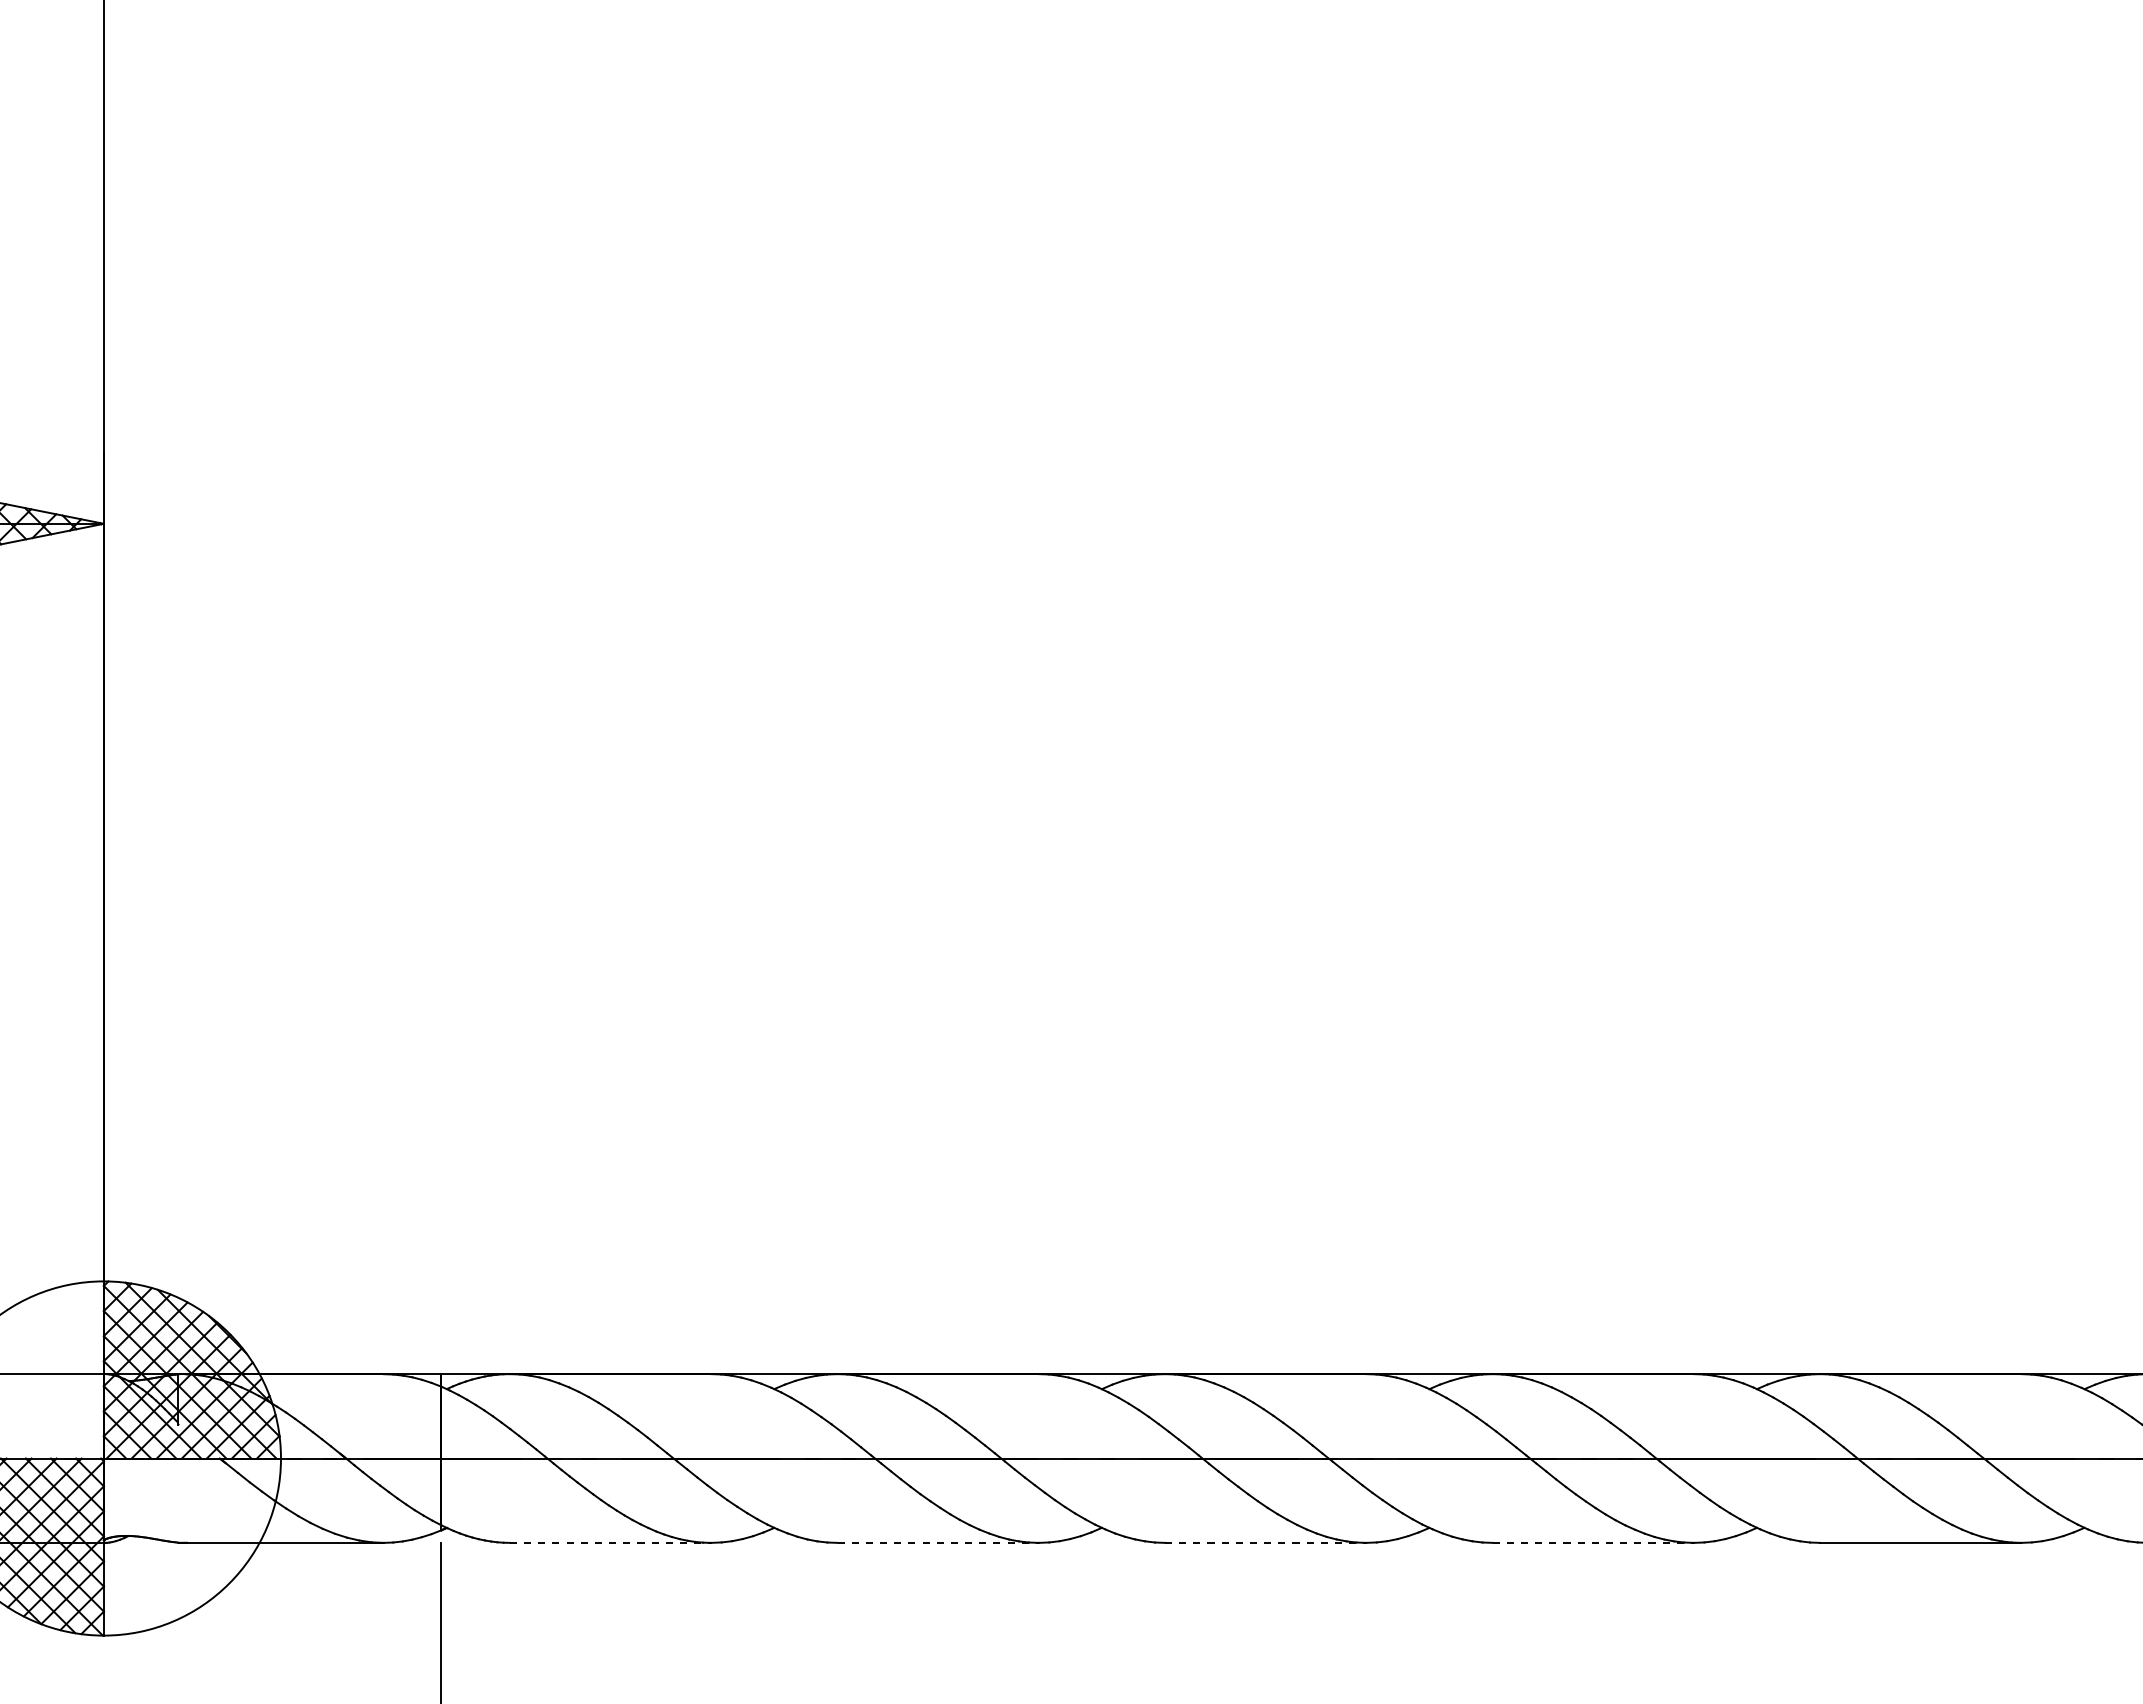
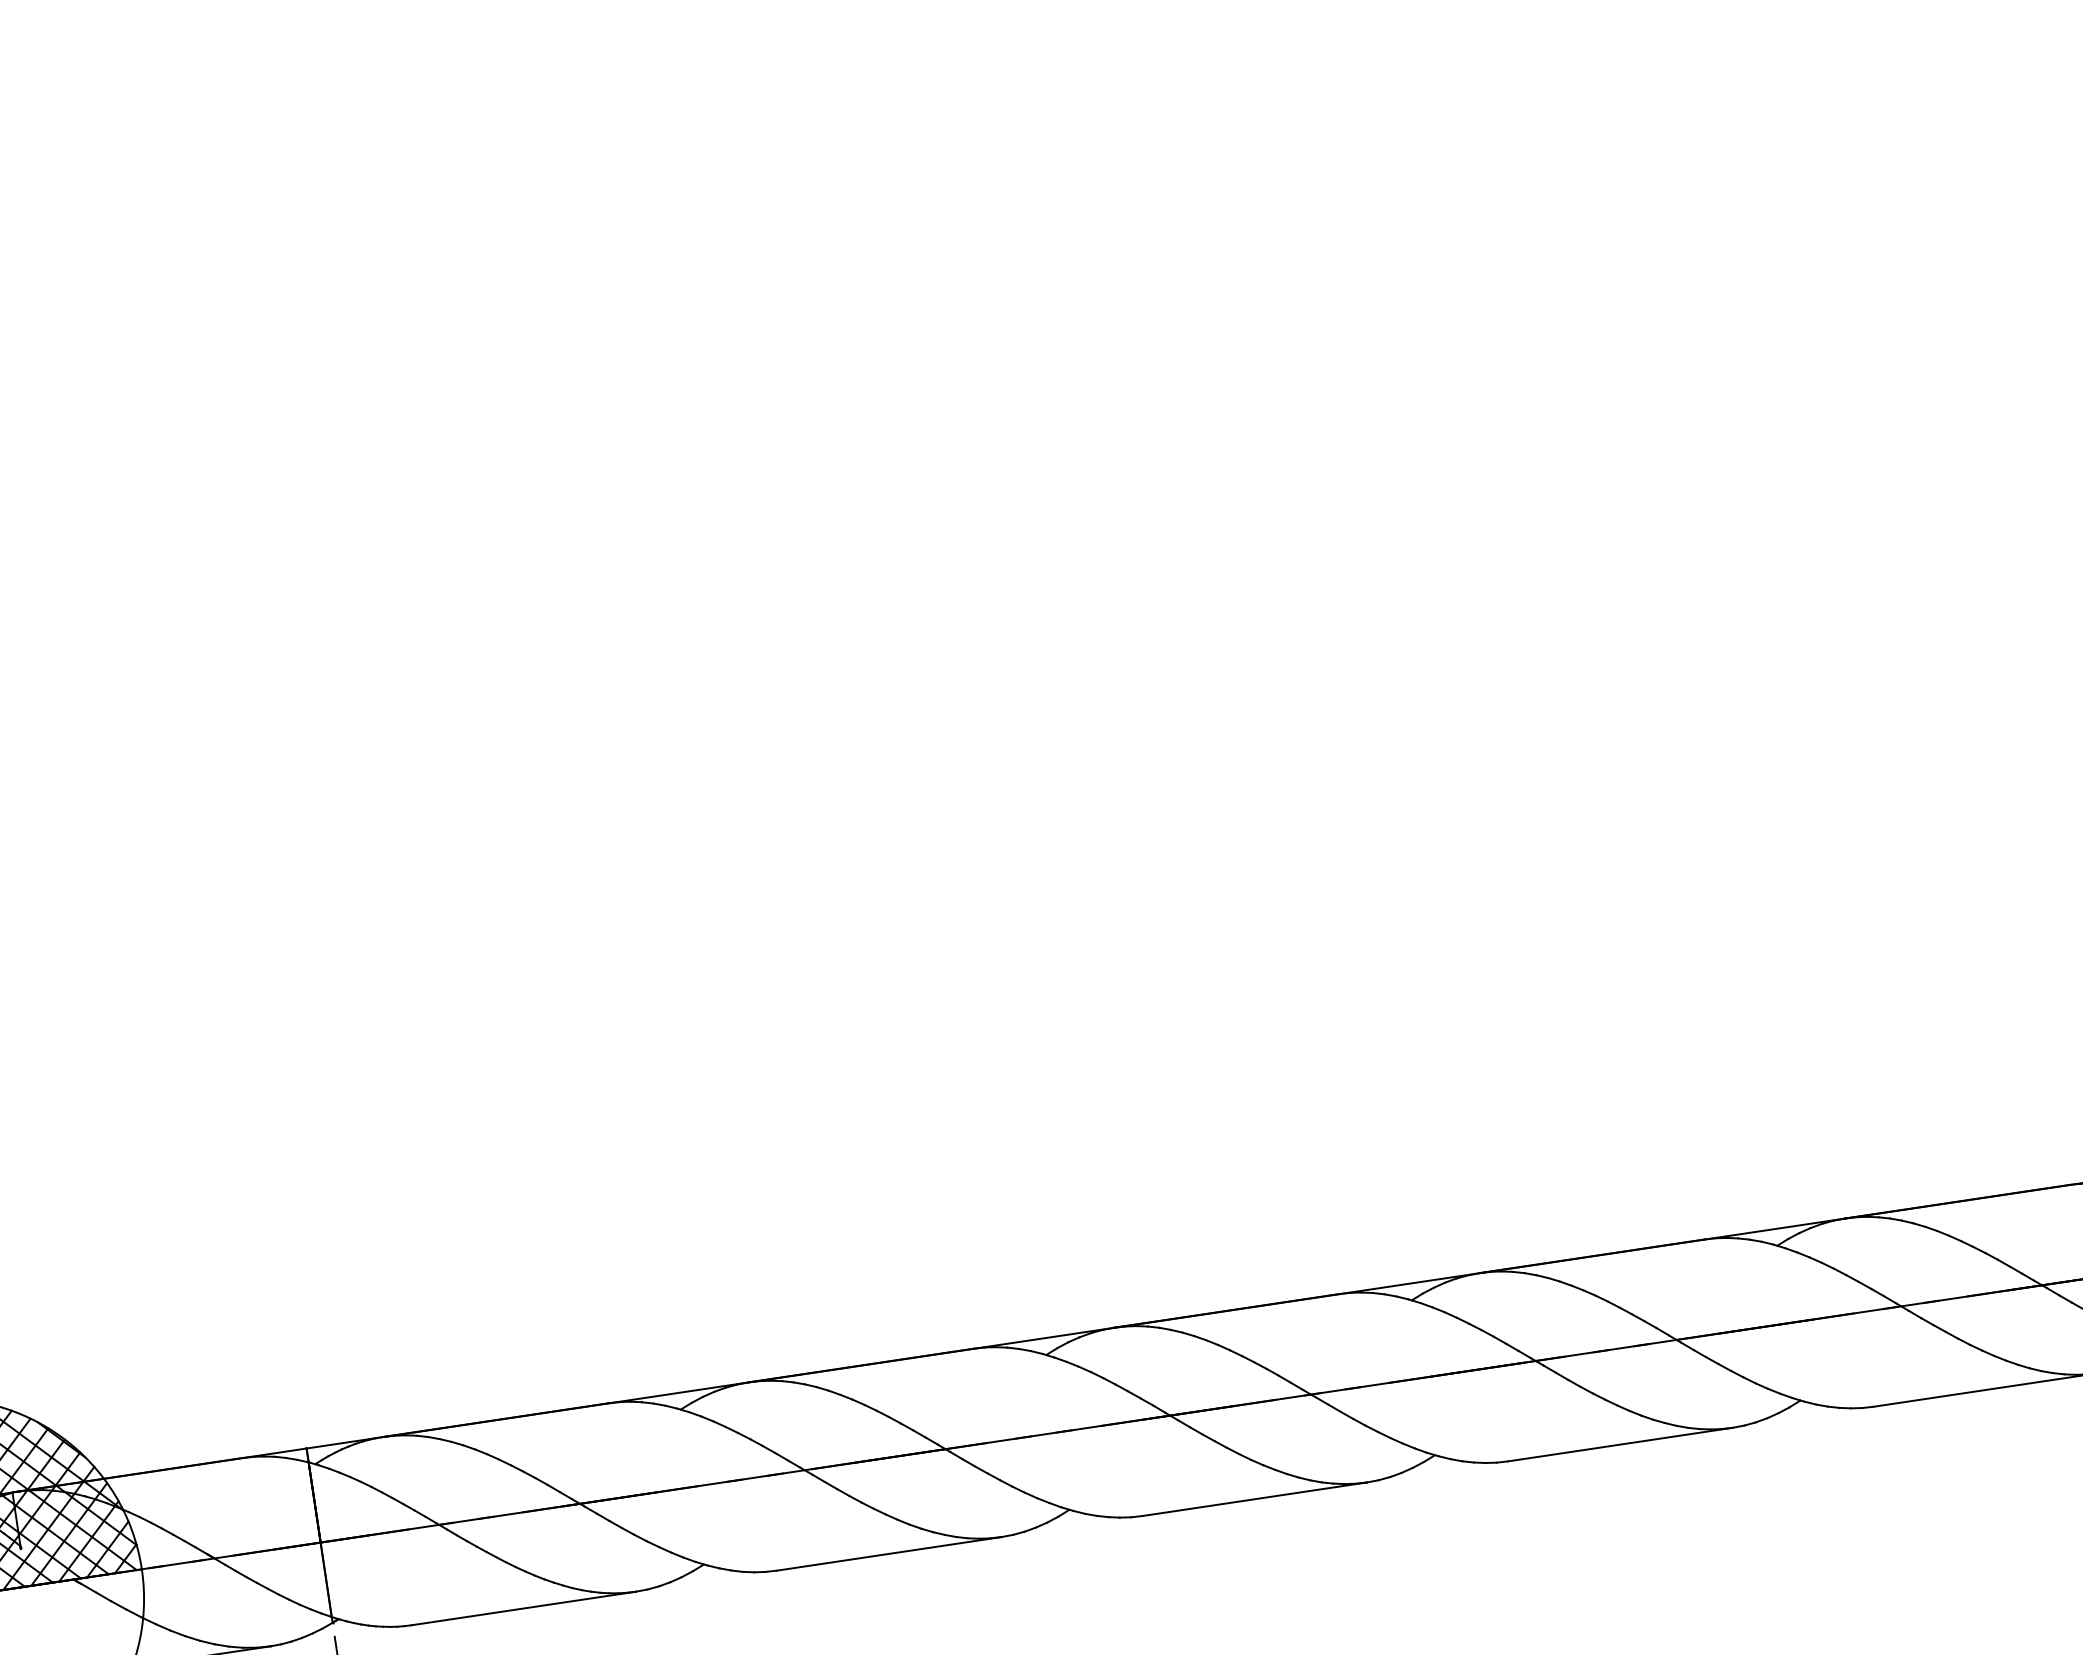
line: (610, 1542) -> (523, 1608), dashed -> solid
line: (938, 1542) -> (889, 1553), dashed -> solid
line: (1265, 1542) -> (1254, 1498), dashed -> solid
line: (1593, 1542) -> (1620, 1444), dashed -> solid

